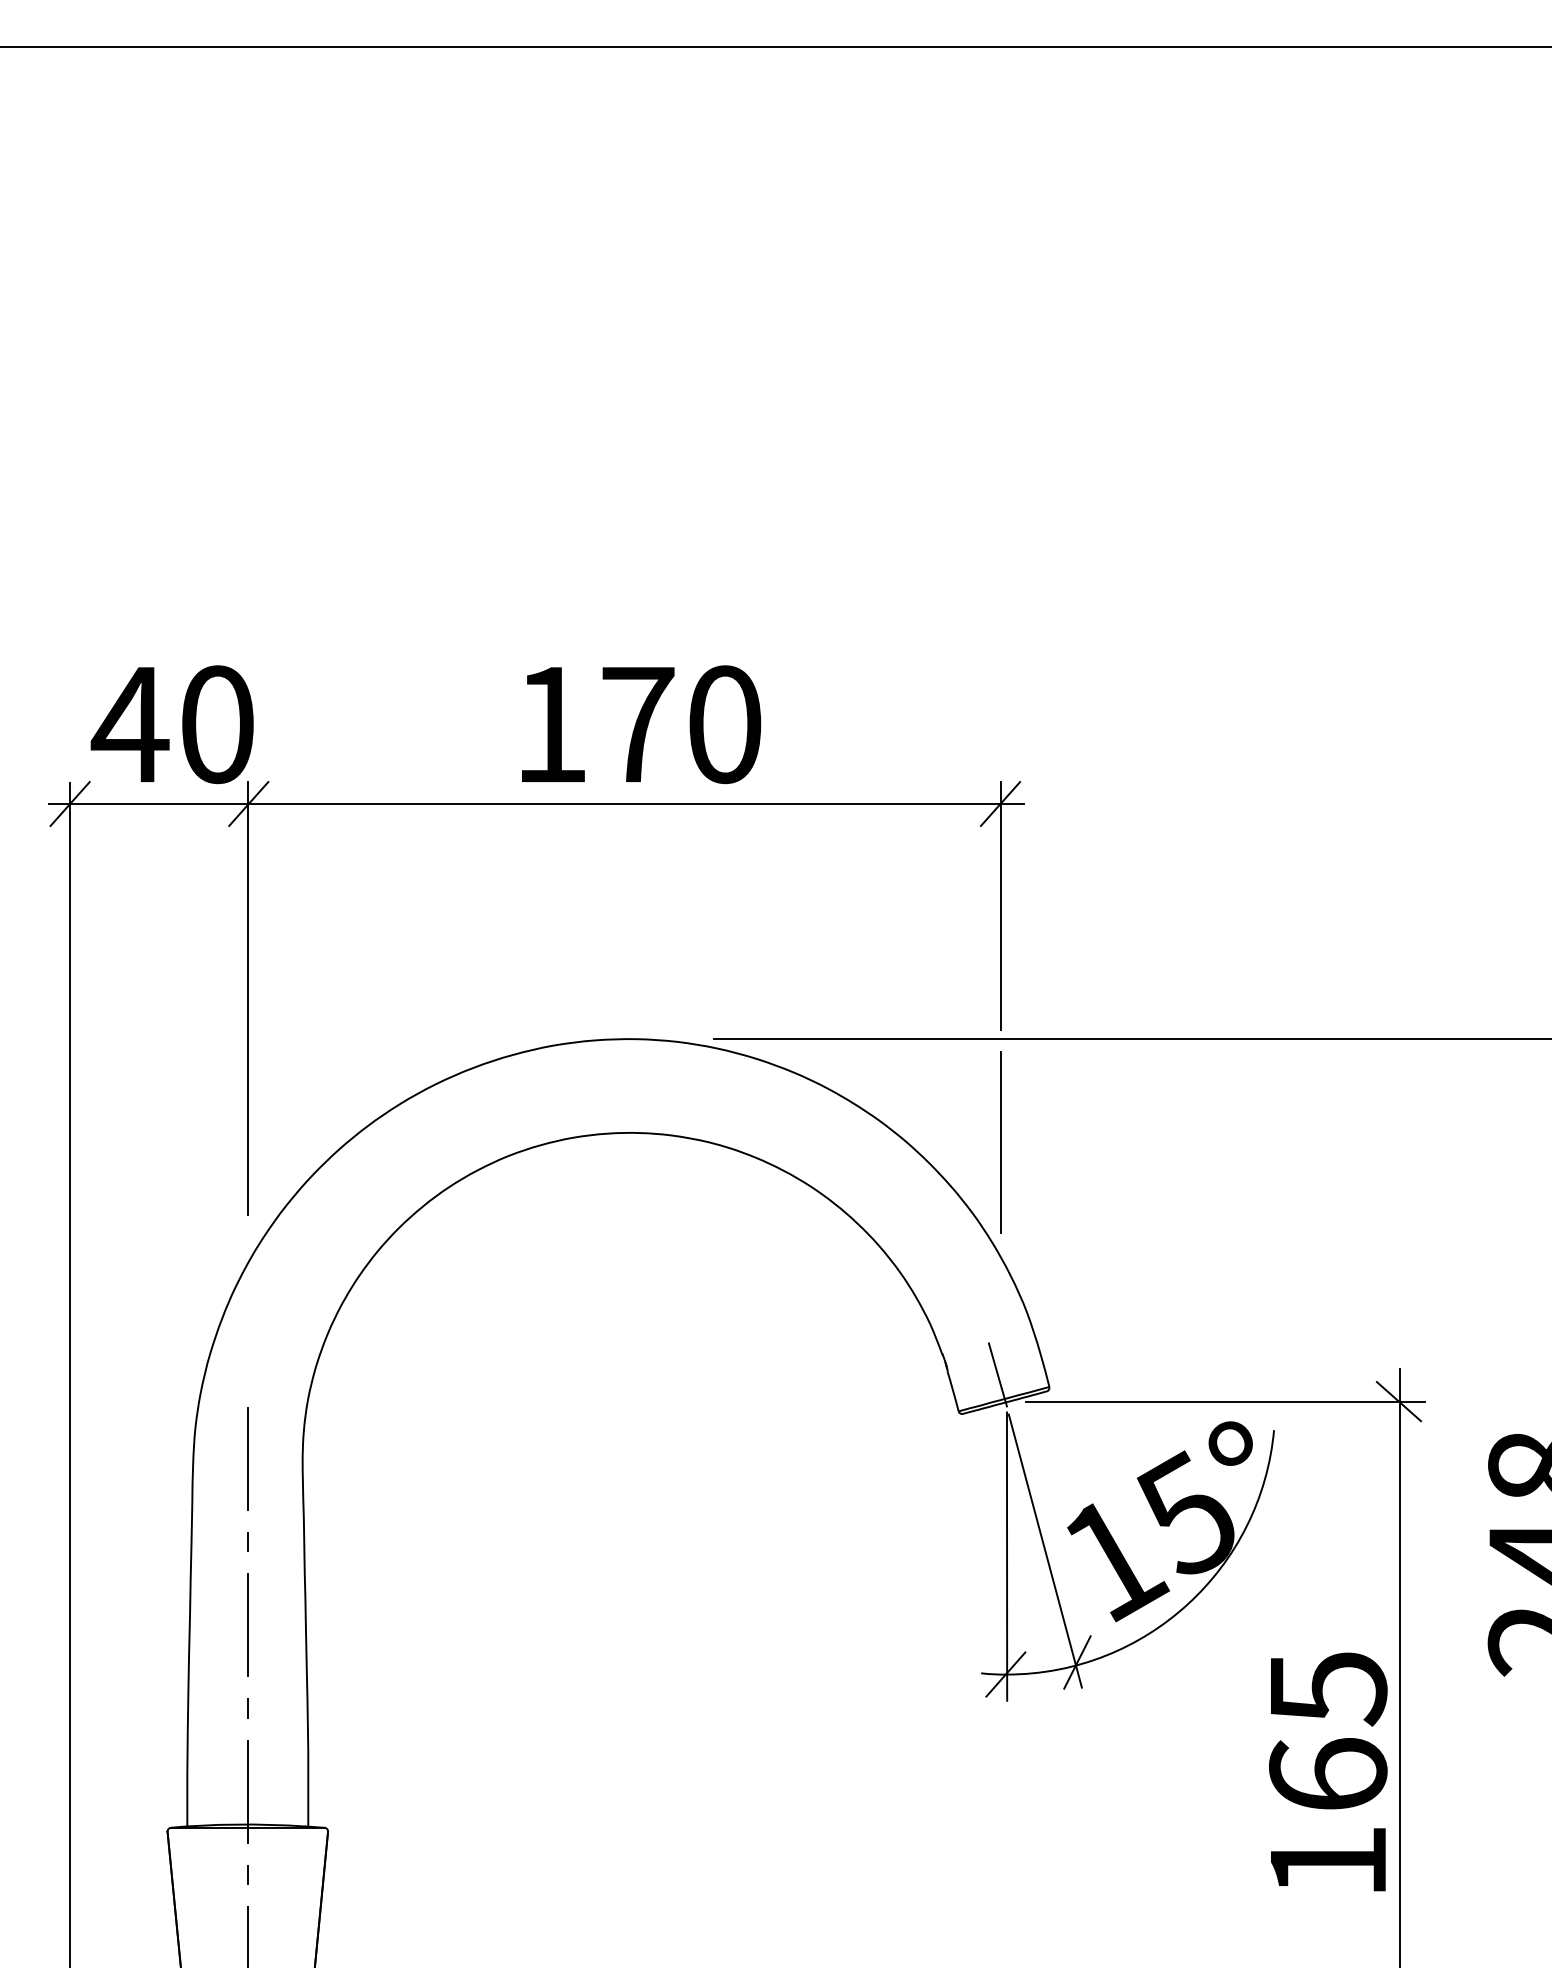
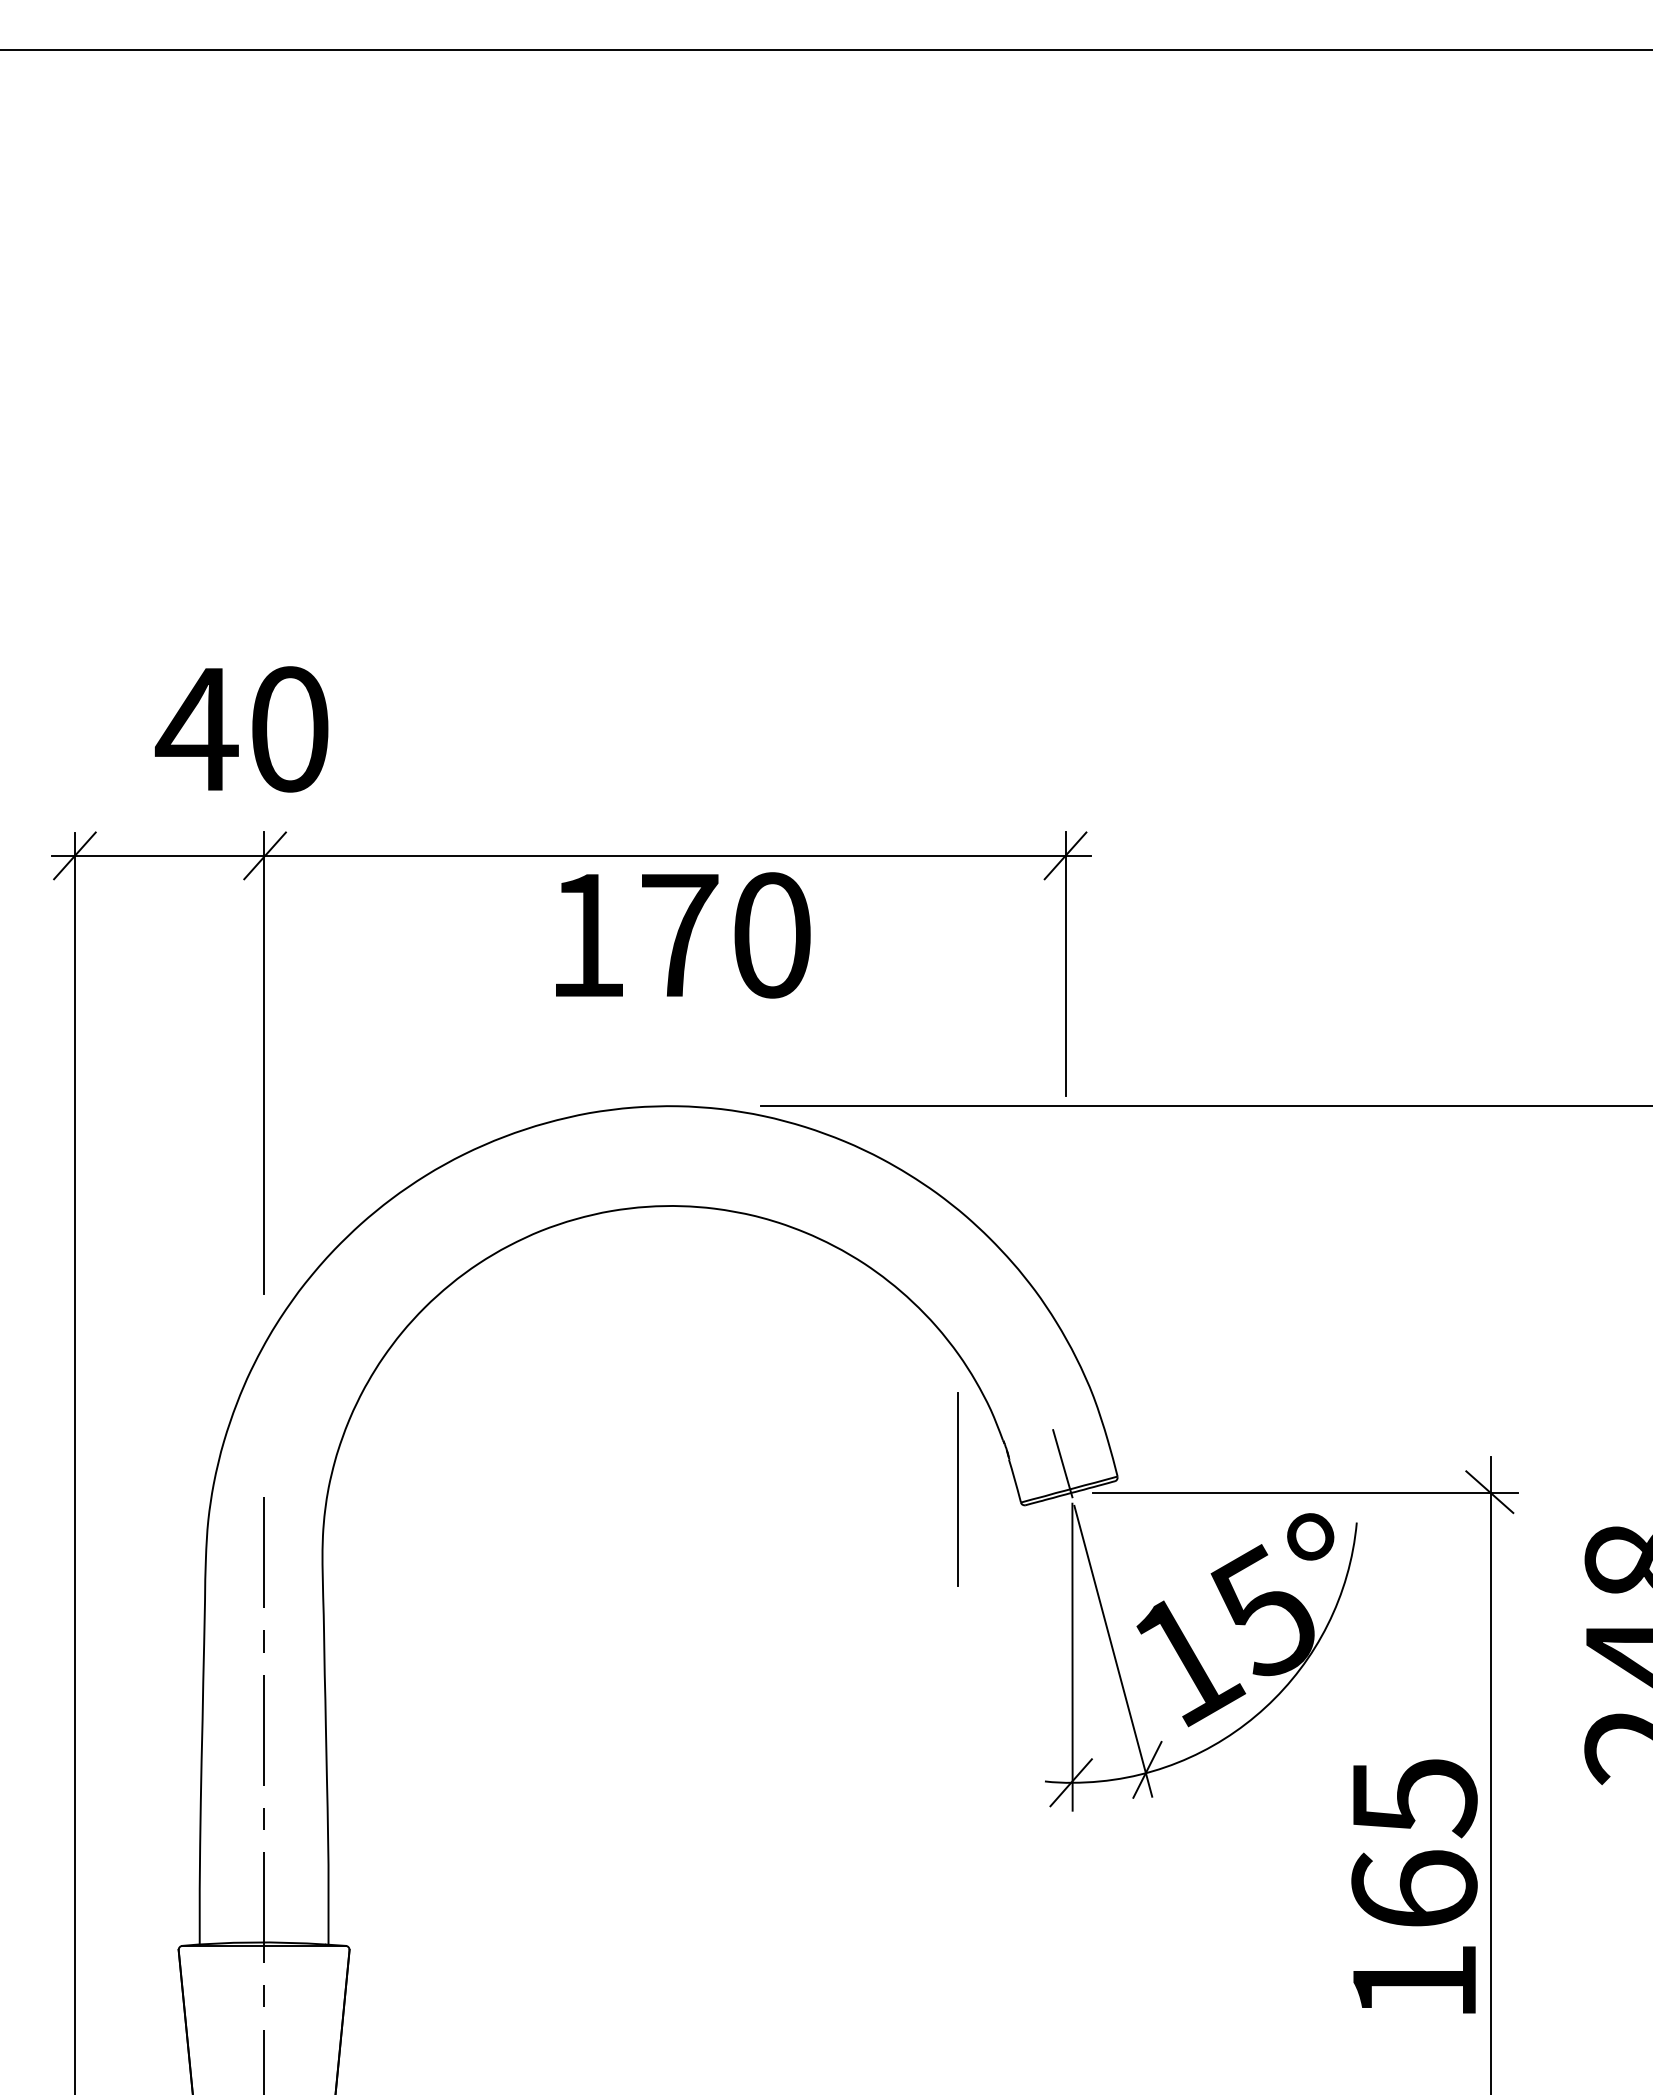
text: (172, 724) -> (241, 729), moved
text: (641, 724) -> (683, 935), moved
line: (1000, 1142) -> (957, 1489), moved

